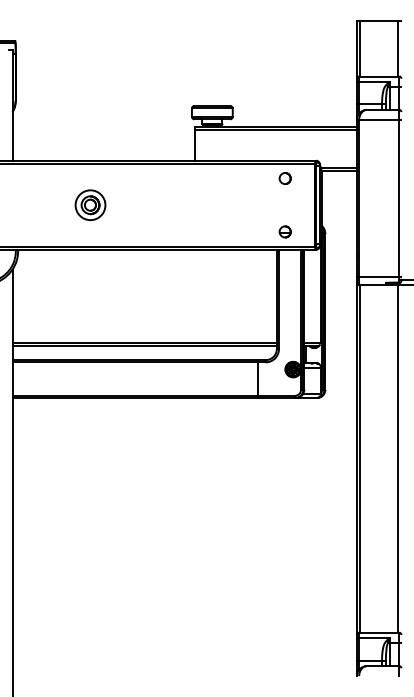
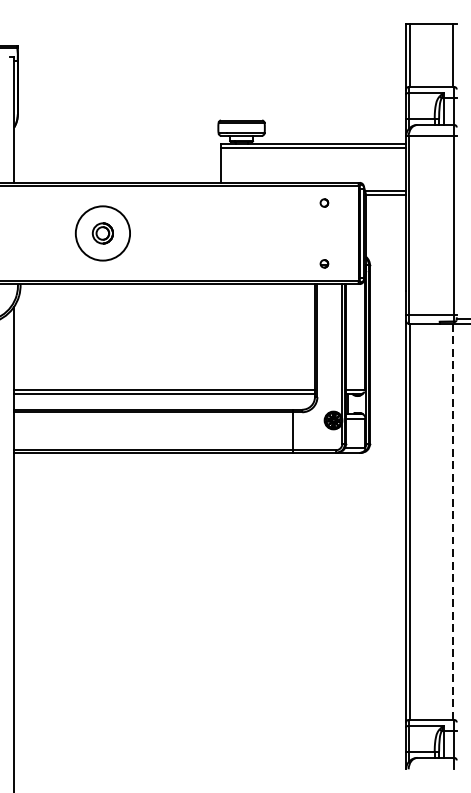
circle: (284, 178) -> (323, 203), size x0.6
circle: (90, 205) -> (102, 233), size x1.6
part: (284, 231) -> (323, 263), size x0.6
line: (398, 459) -> (453, 522), solid -> dashed

